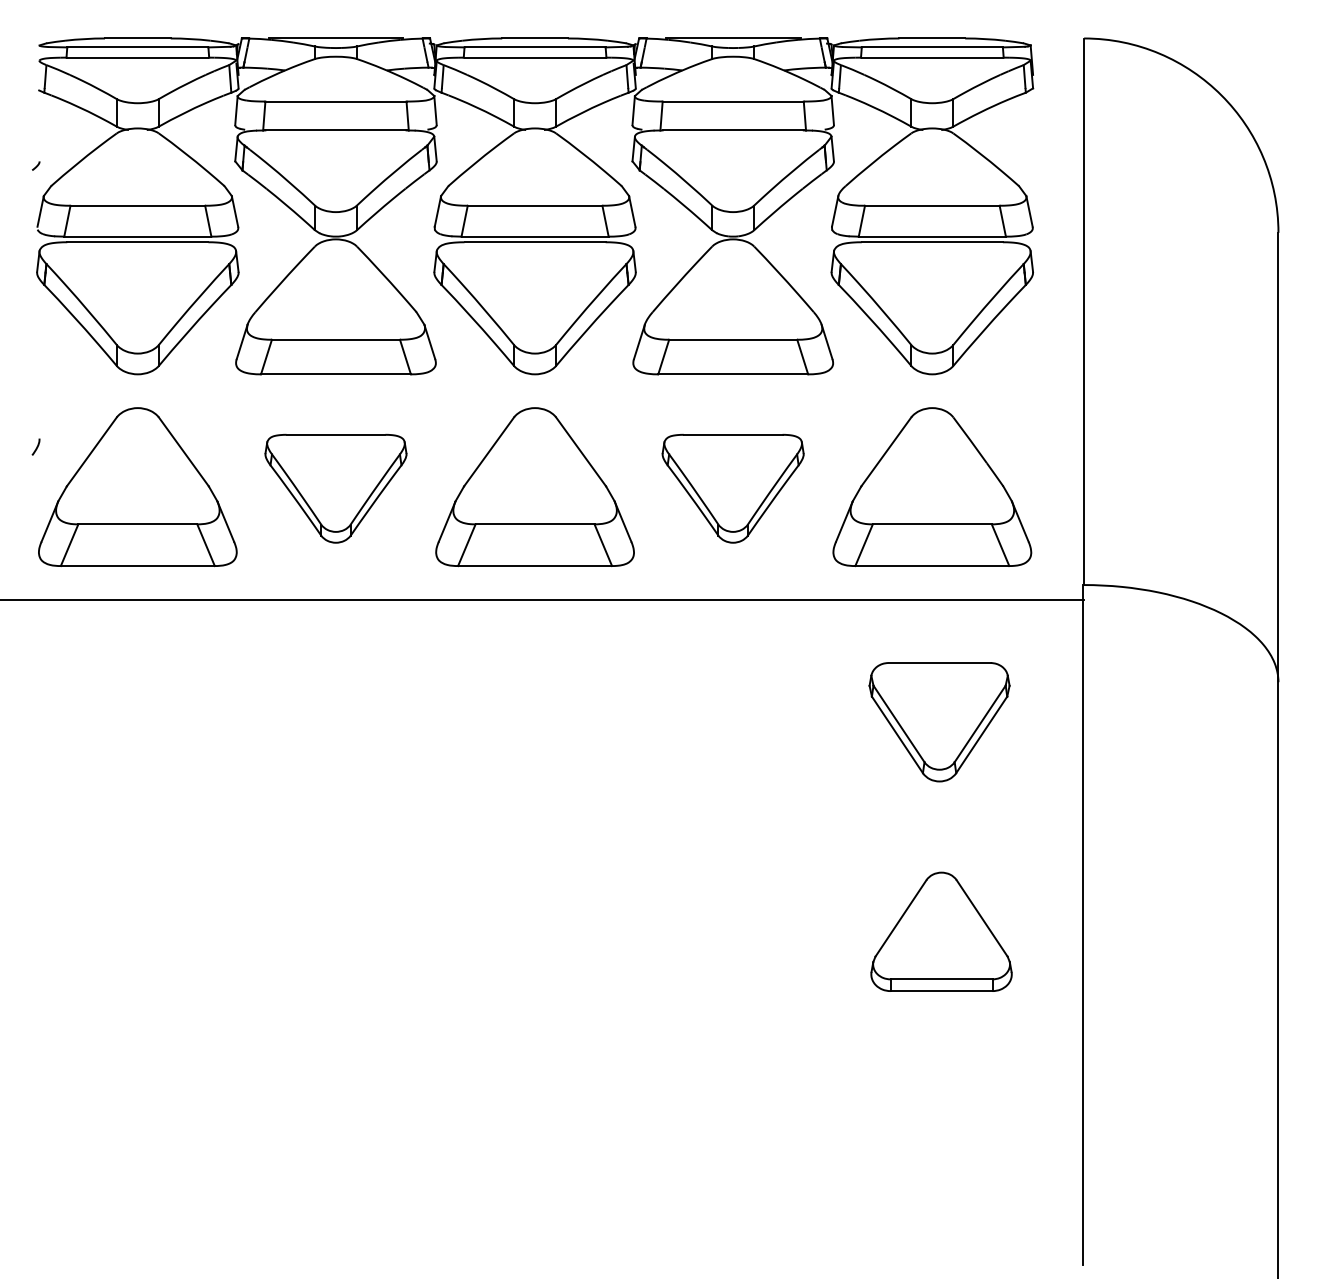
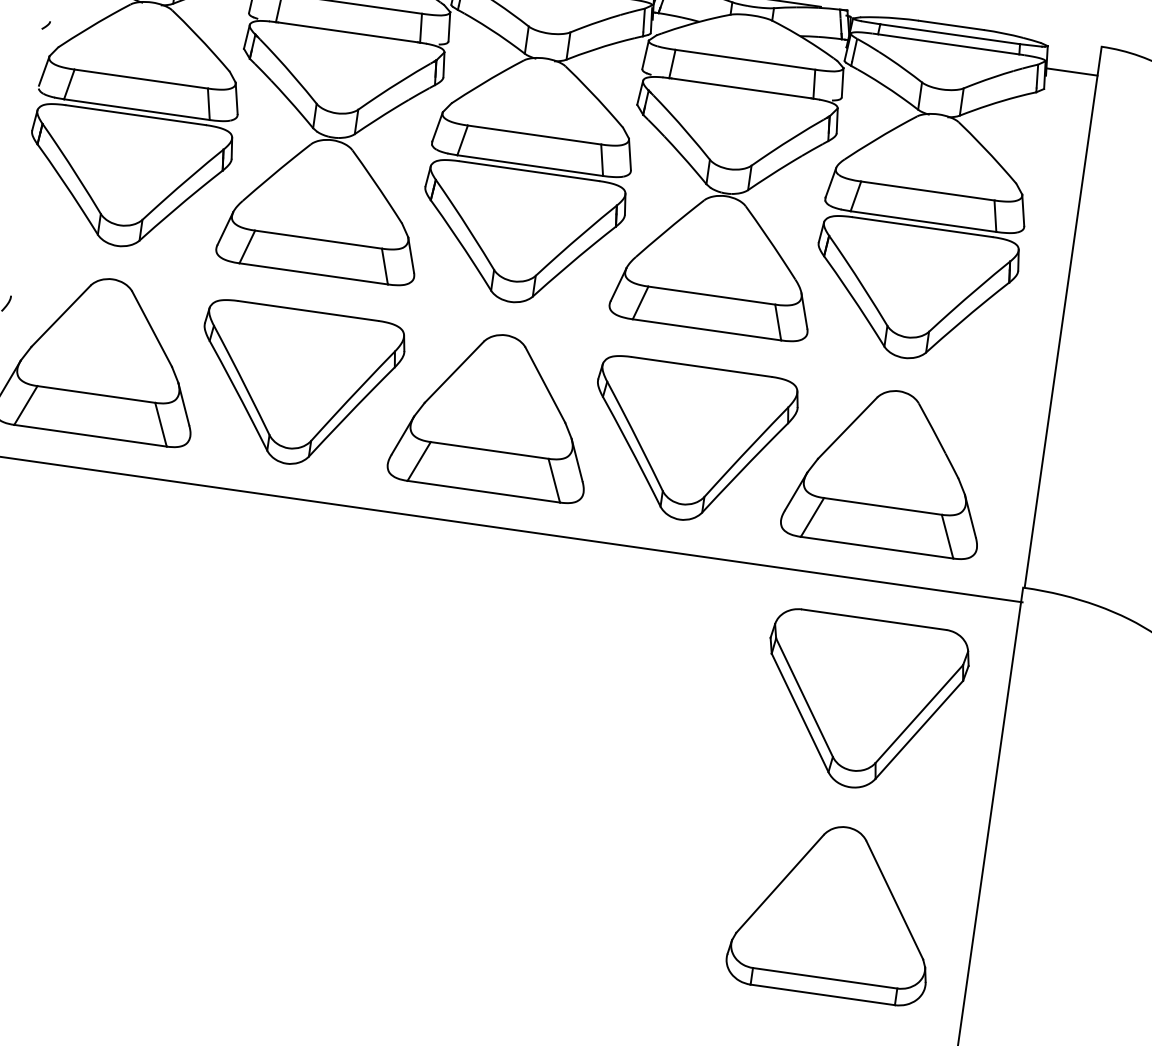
line: (1058, 67) -> (1072, 71), added
part: (335, 488) -> (297, 386), size x1.43
part: (732, 488) -> (690, 442), size x1.43
part: (939, 721) -> (862, 702), size x1.43
part: (941, 931) -> (834, 910), size x1.43

